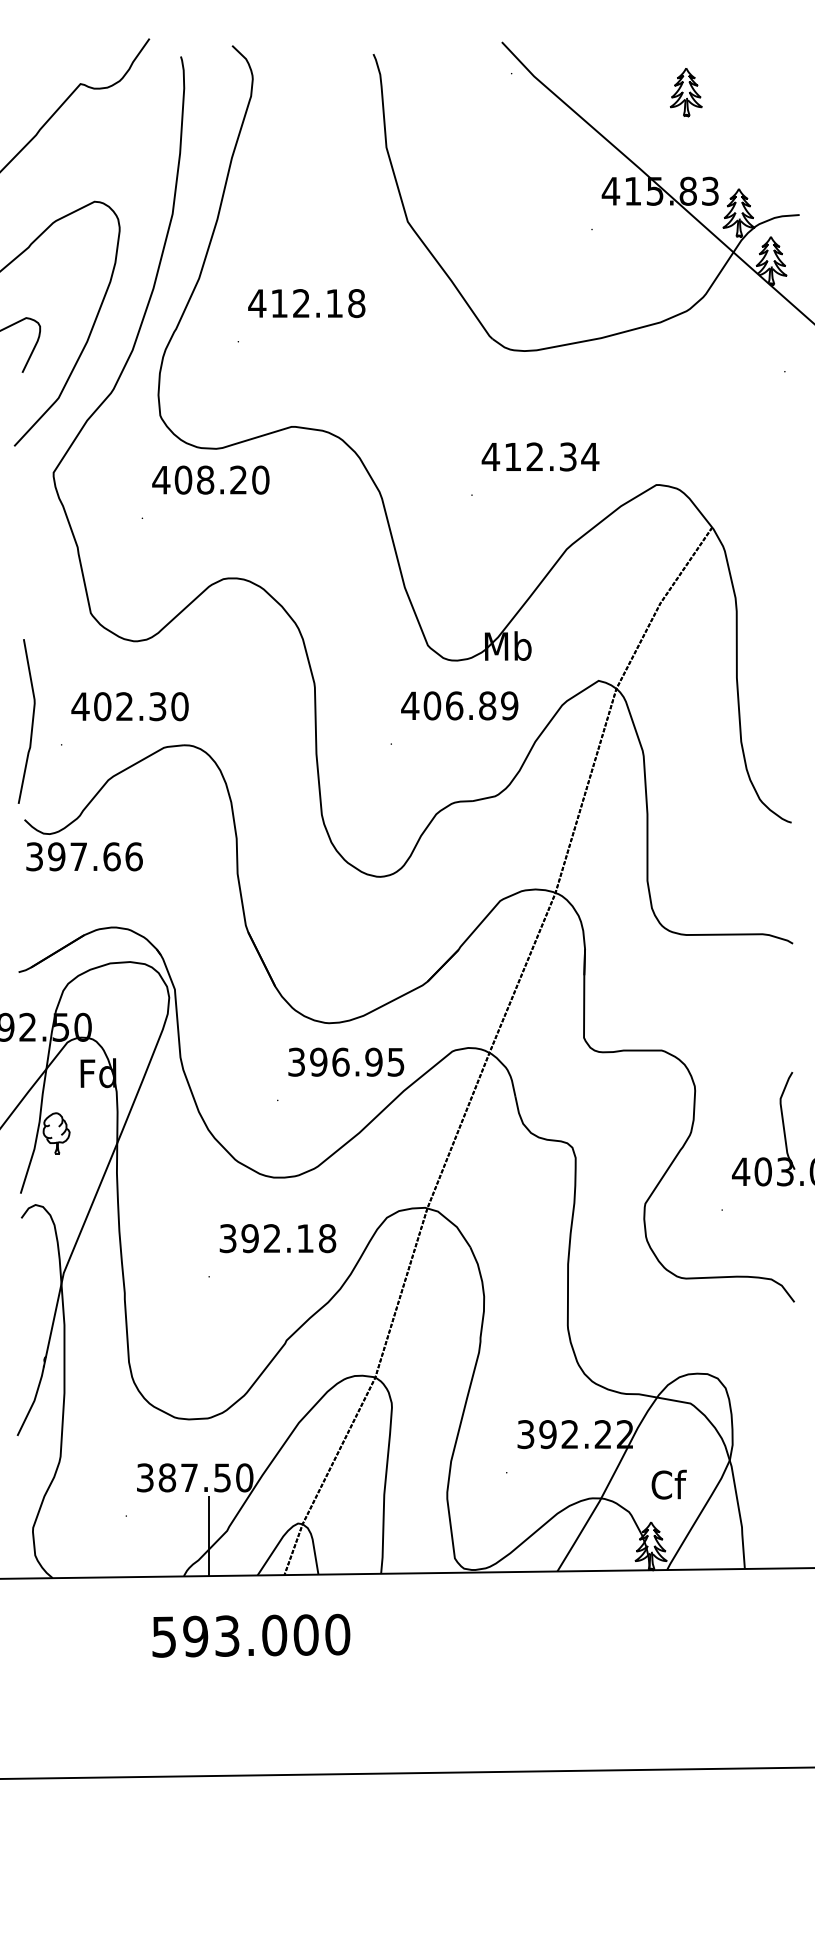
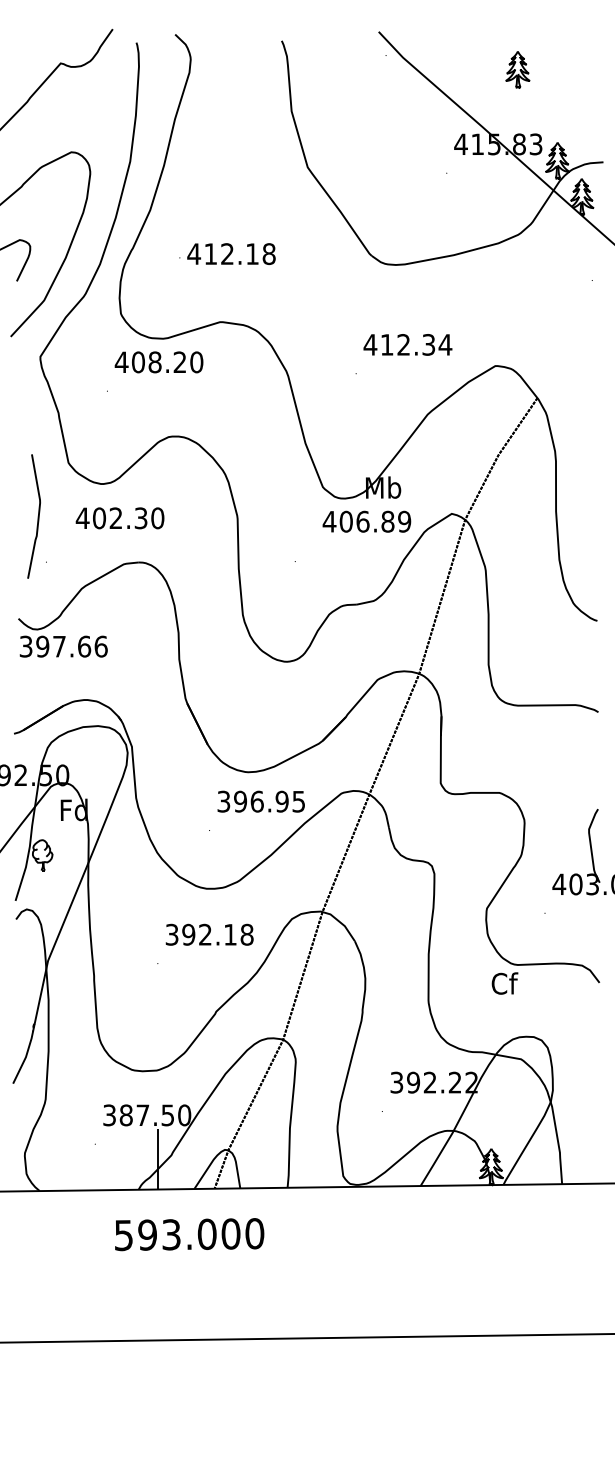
text: (306, 302) -> (231, 253), moved
text: (459, 705) -> (366, 521), moved
text: (129, 706) -> (119, 518), moved
curve: (31, 721) -> (37, 516), moved
text: (668, 1484) -> (504, 983), moved

